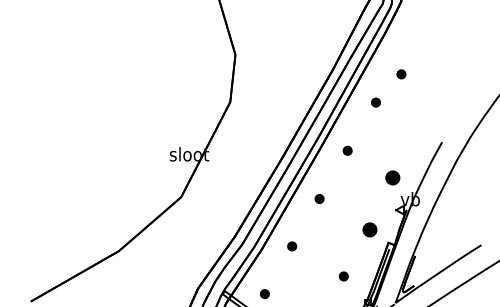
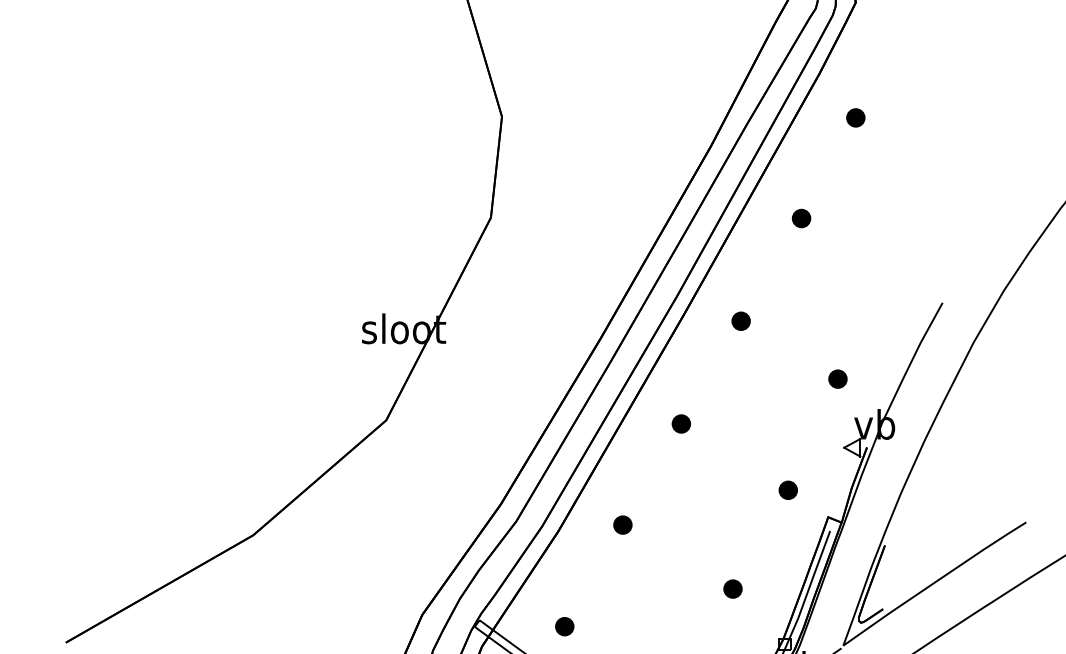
part: (401, 74) -> (855, 118), moved
part: (393, 177) -> (838, 378), size x0.62
part: (369, 230) -> (787, 491), size x0.62

